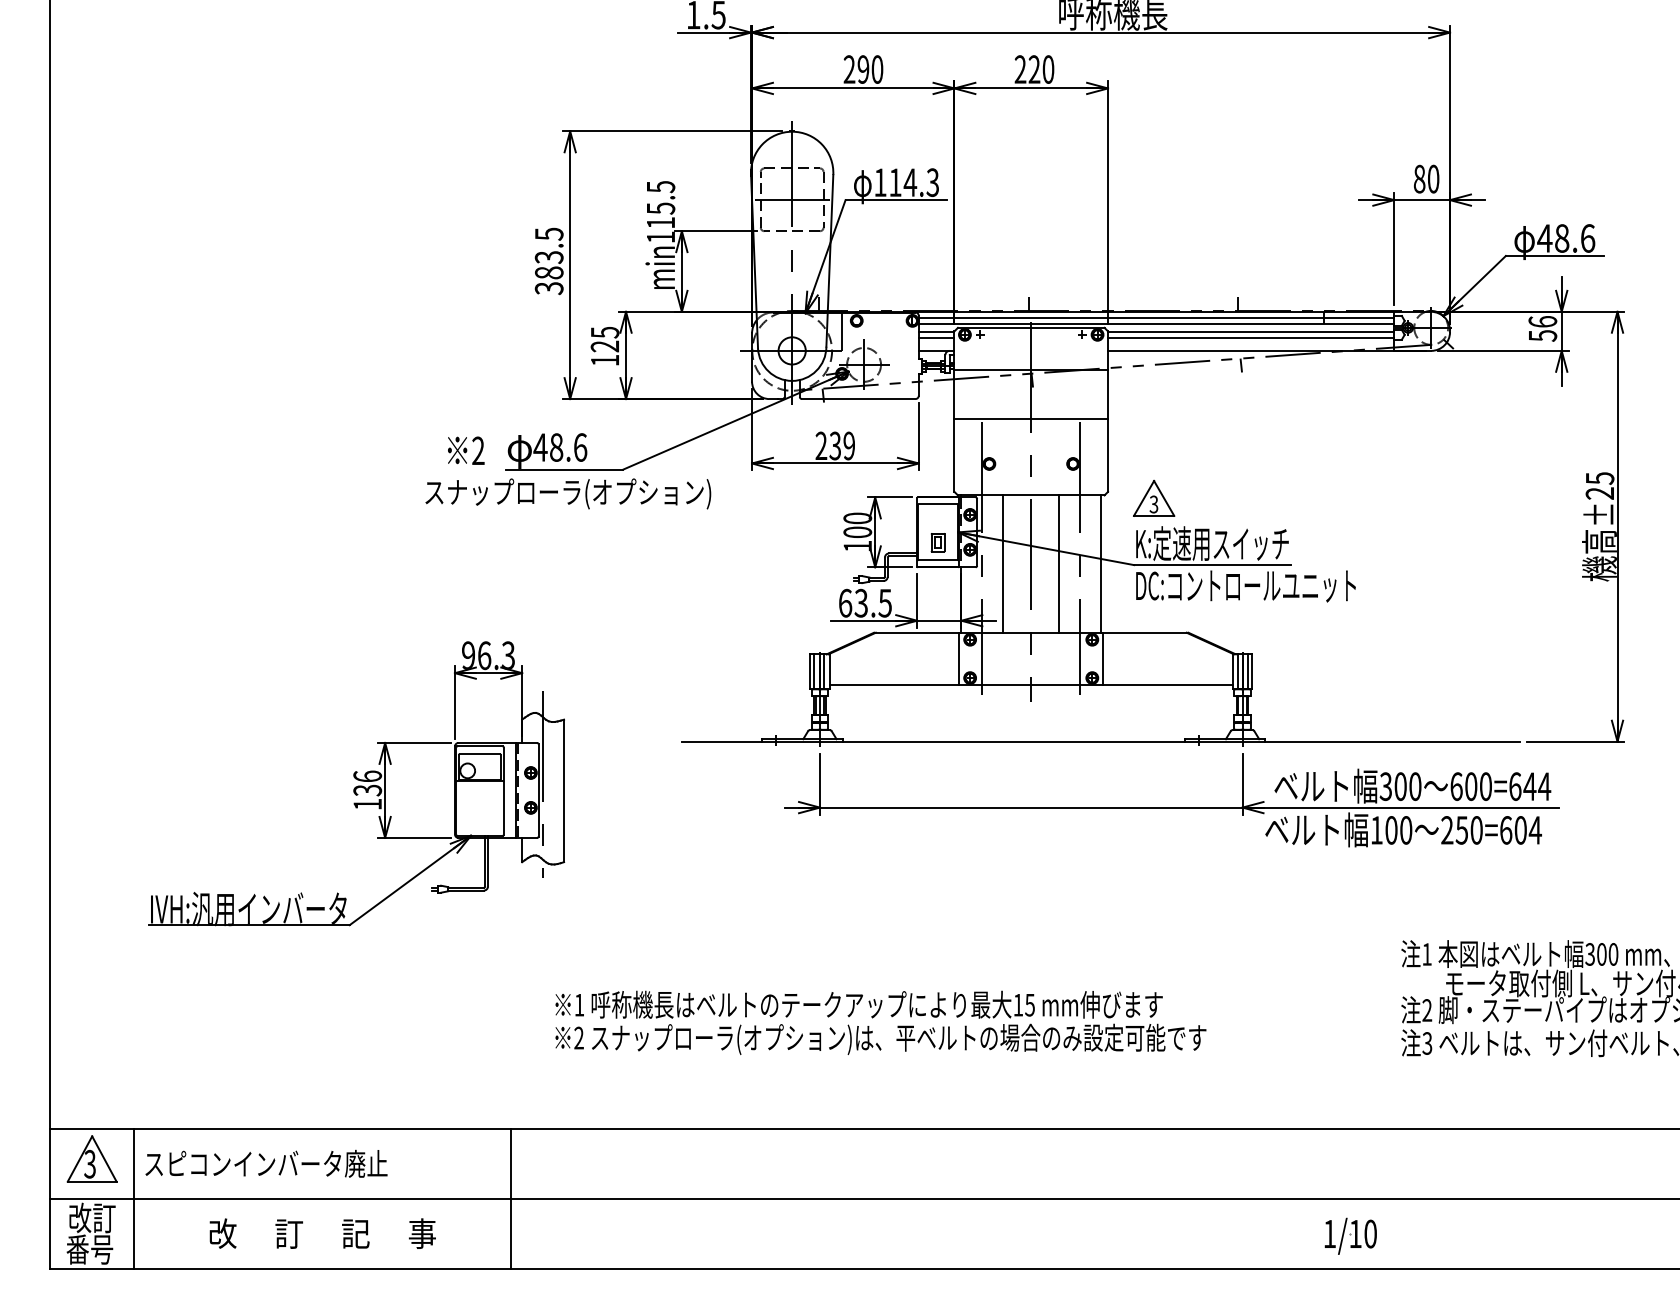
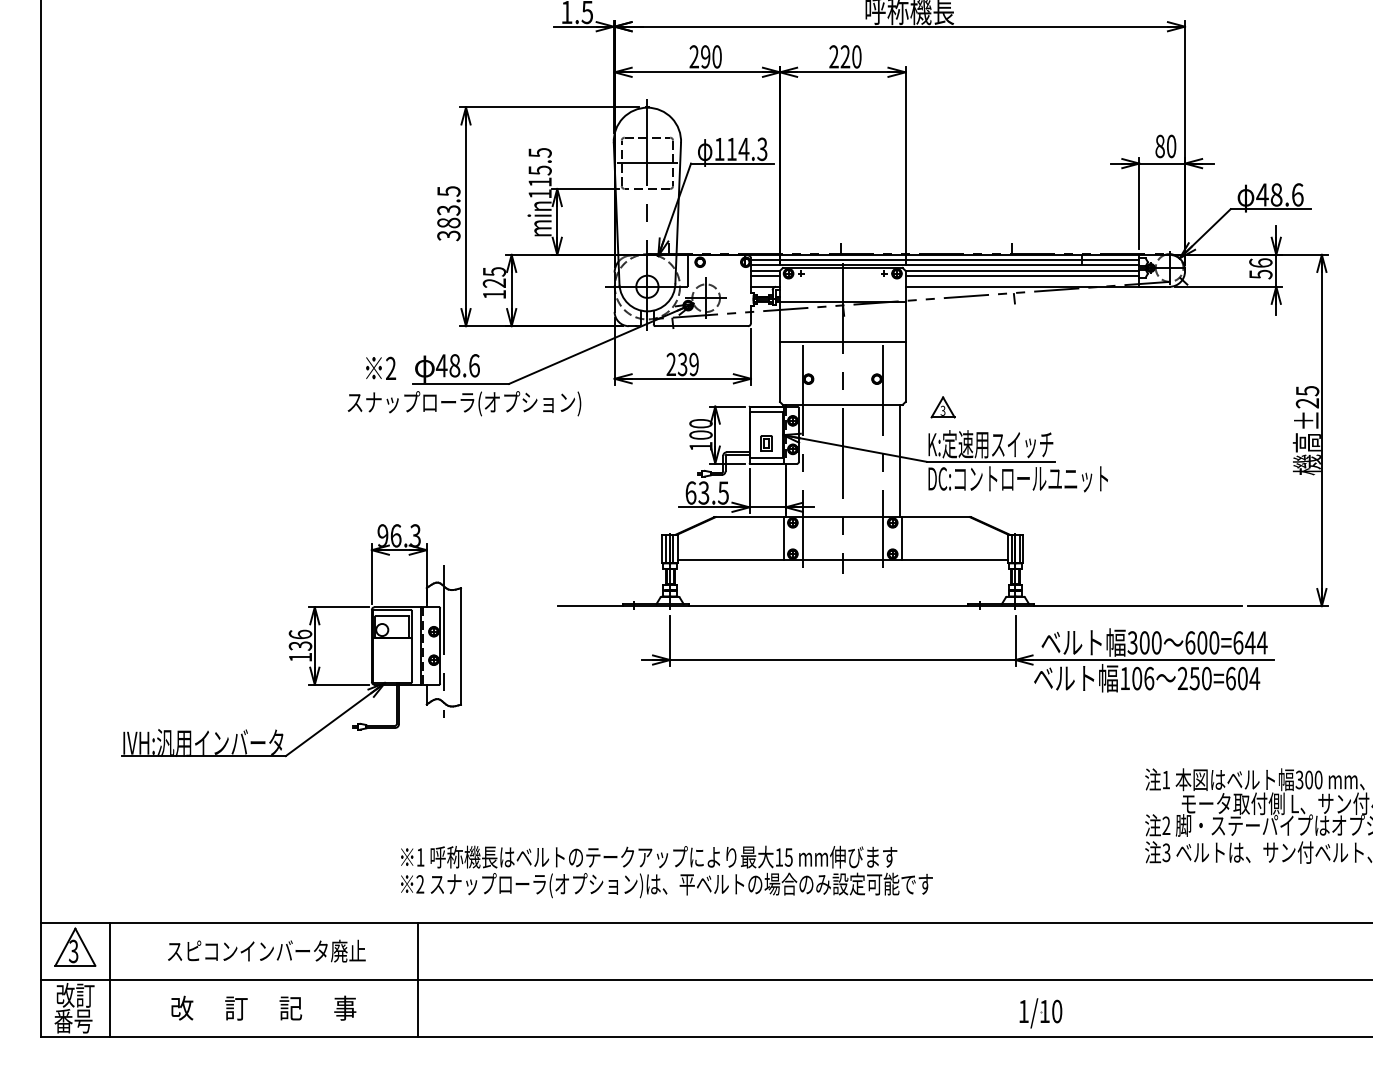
part: (1153, 498) -> (942, 407), size x0.7
line: (1002, 563) -> (819, 460), removed
line: (1059, 563) -> (865, 460), removed
text: (1406, 830) -> (1149, 678), 100 -> 106
text: (880, 1022) -> (666, 871), moved
text: (266, 1163) -> (266, 950), moved
part: (1350, 1236) -> (1040, 1013), moved

